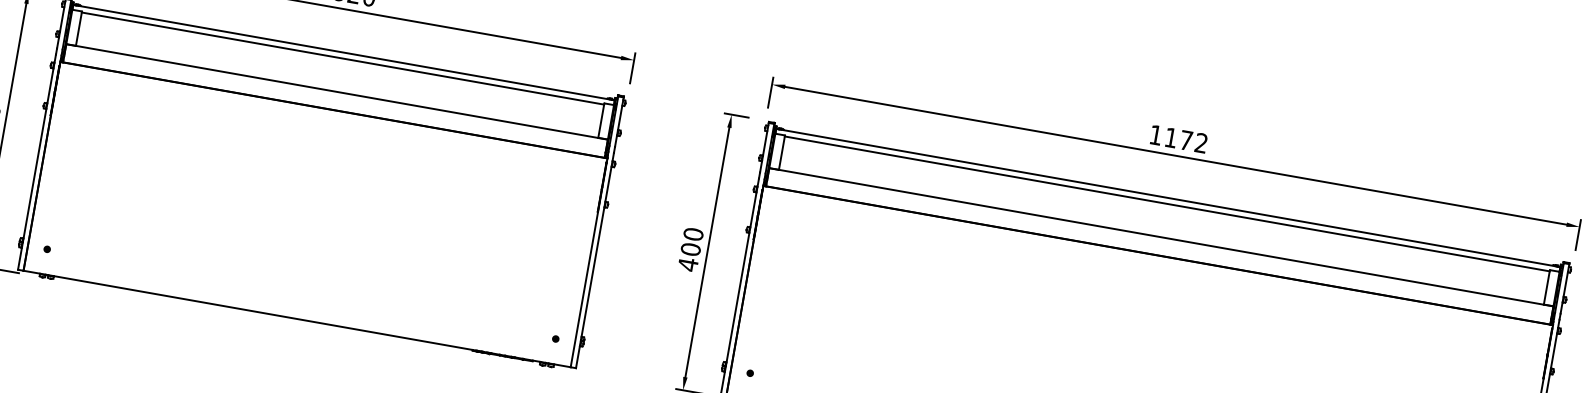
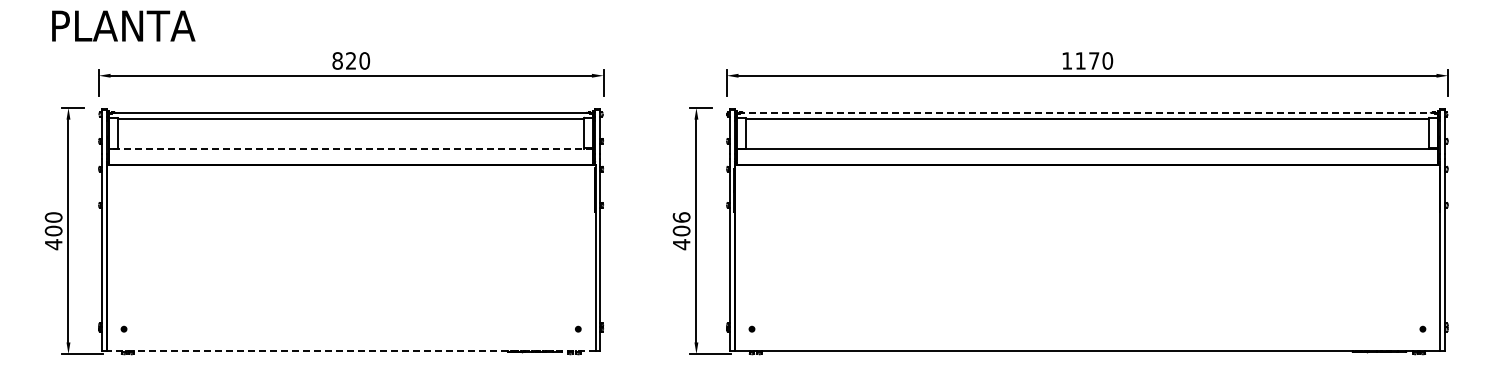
line: (337, 91) -> (351, 148), solid -> dashed
text: (1201, 142) -> (1107, 60), 1172 -> 1170
line: (1167, 197) -> (1086, 113), solid -> dashed
text: (693, 234) -> (681, 217), 400 -> 406
line: (296, 319) -> (350, 351), solid -> dashed

